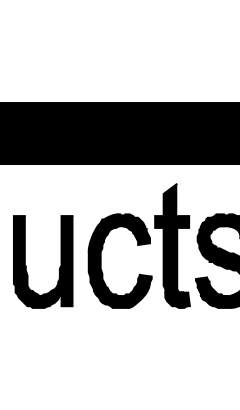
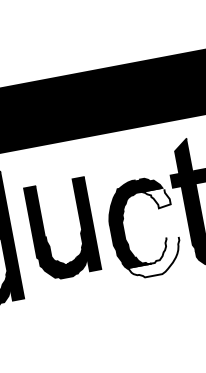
fill: (136, 235) -> (155, 198), removed
part: (60, 261) -> (80, 225), moved
fill: (124, 290) -> (153, 257), removed

